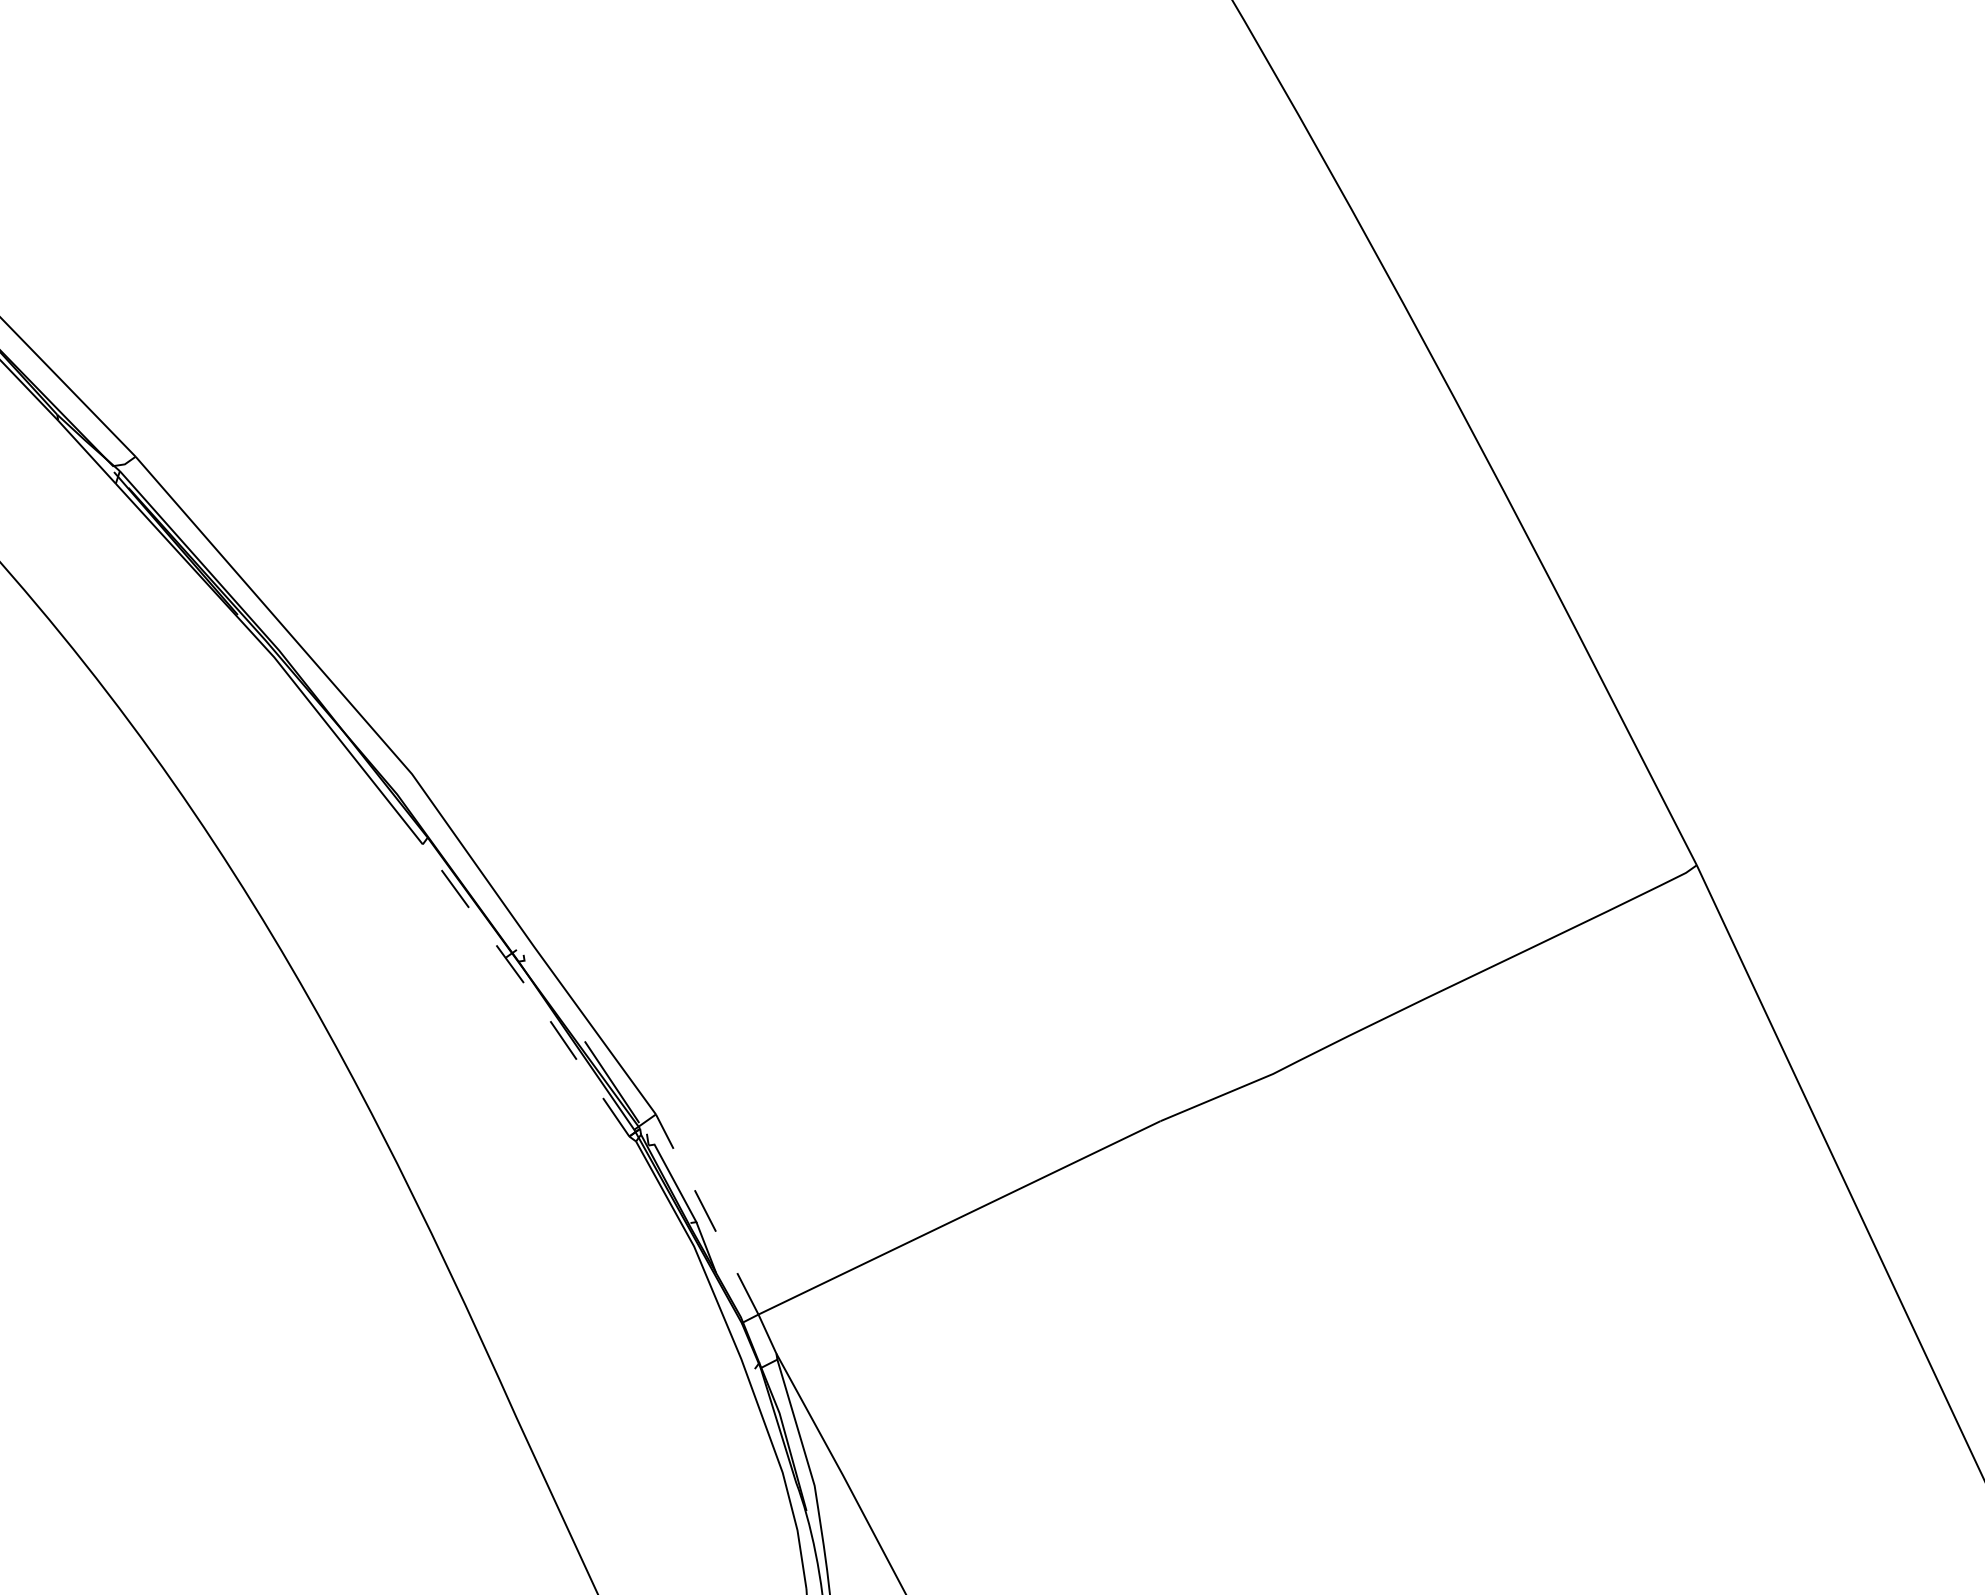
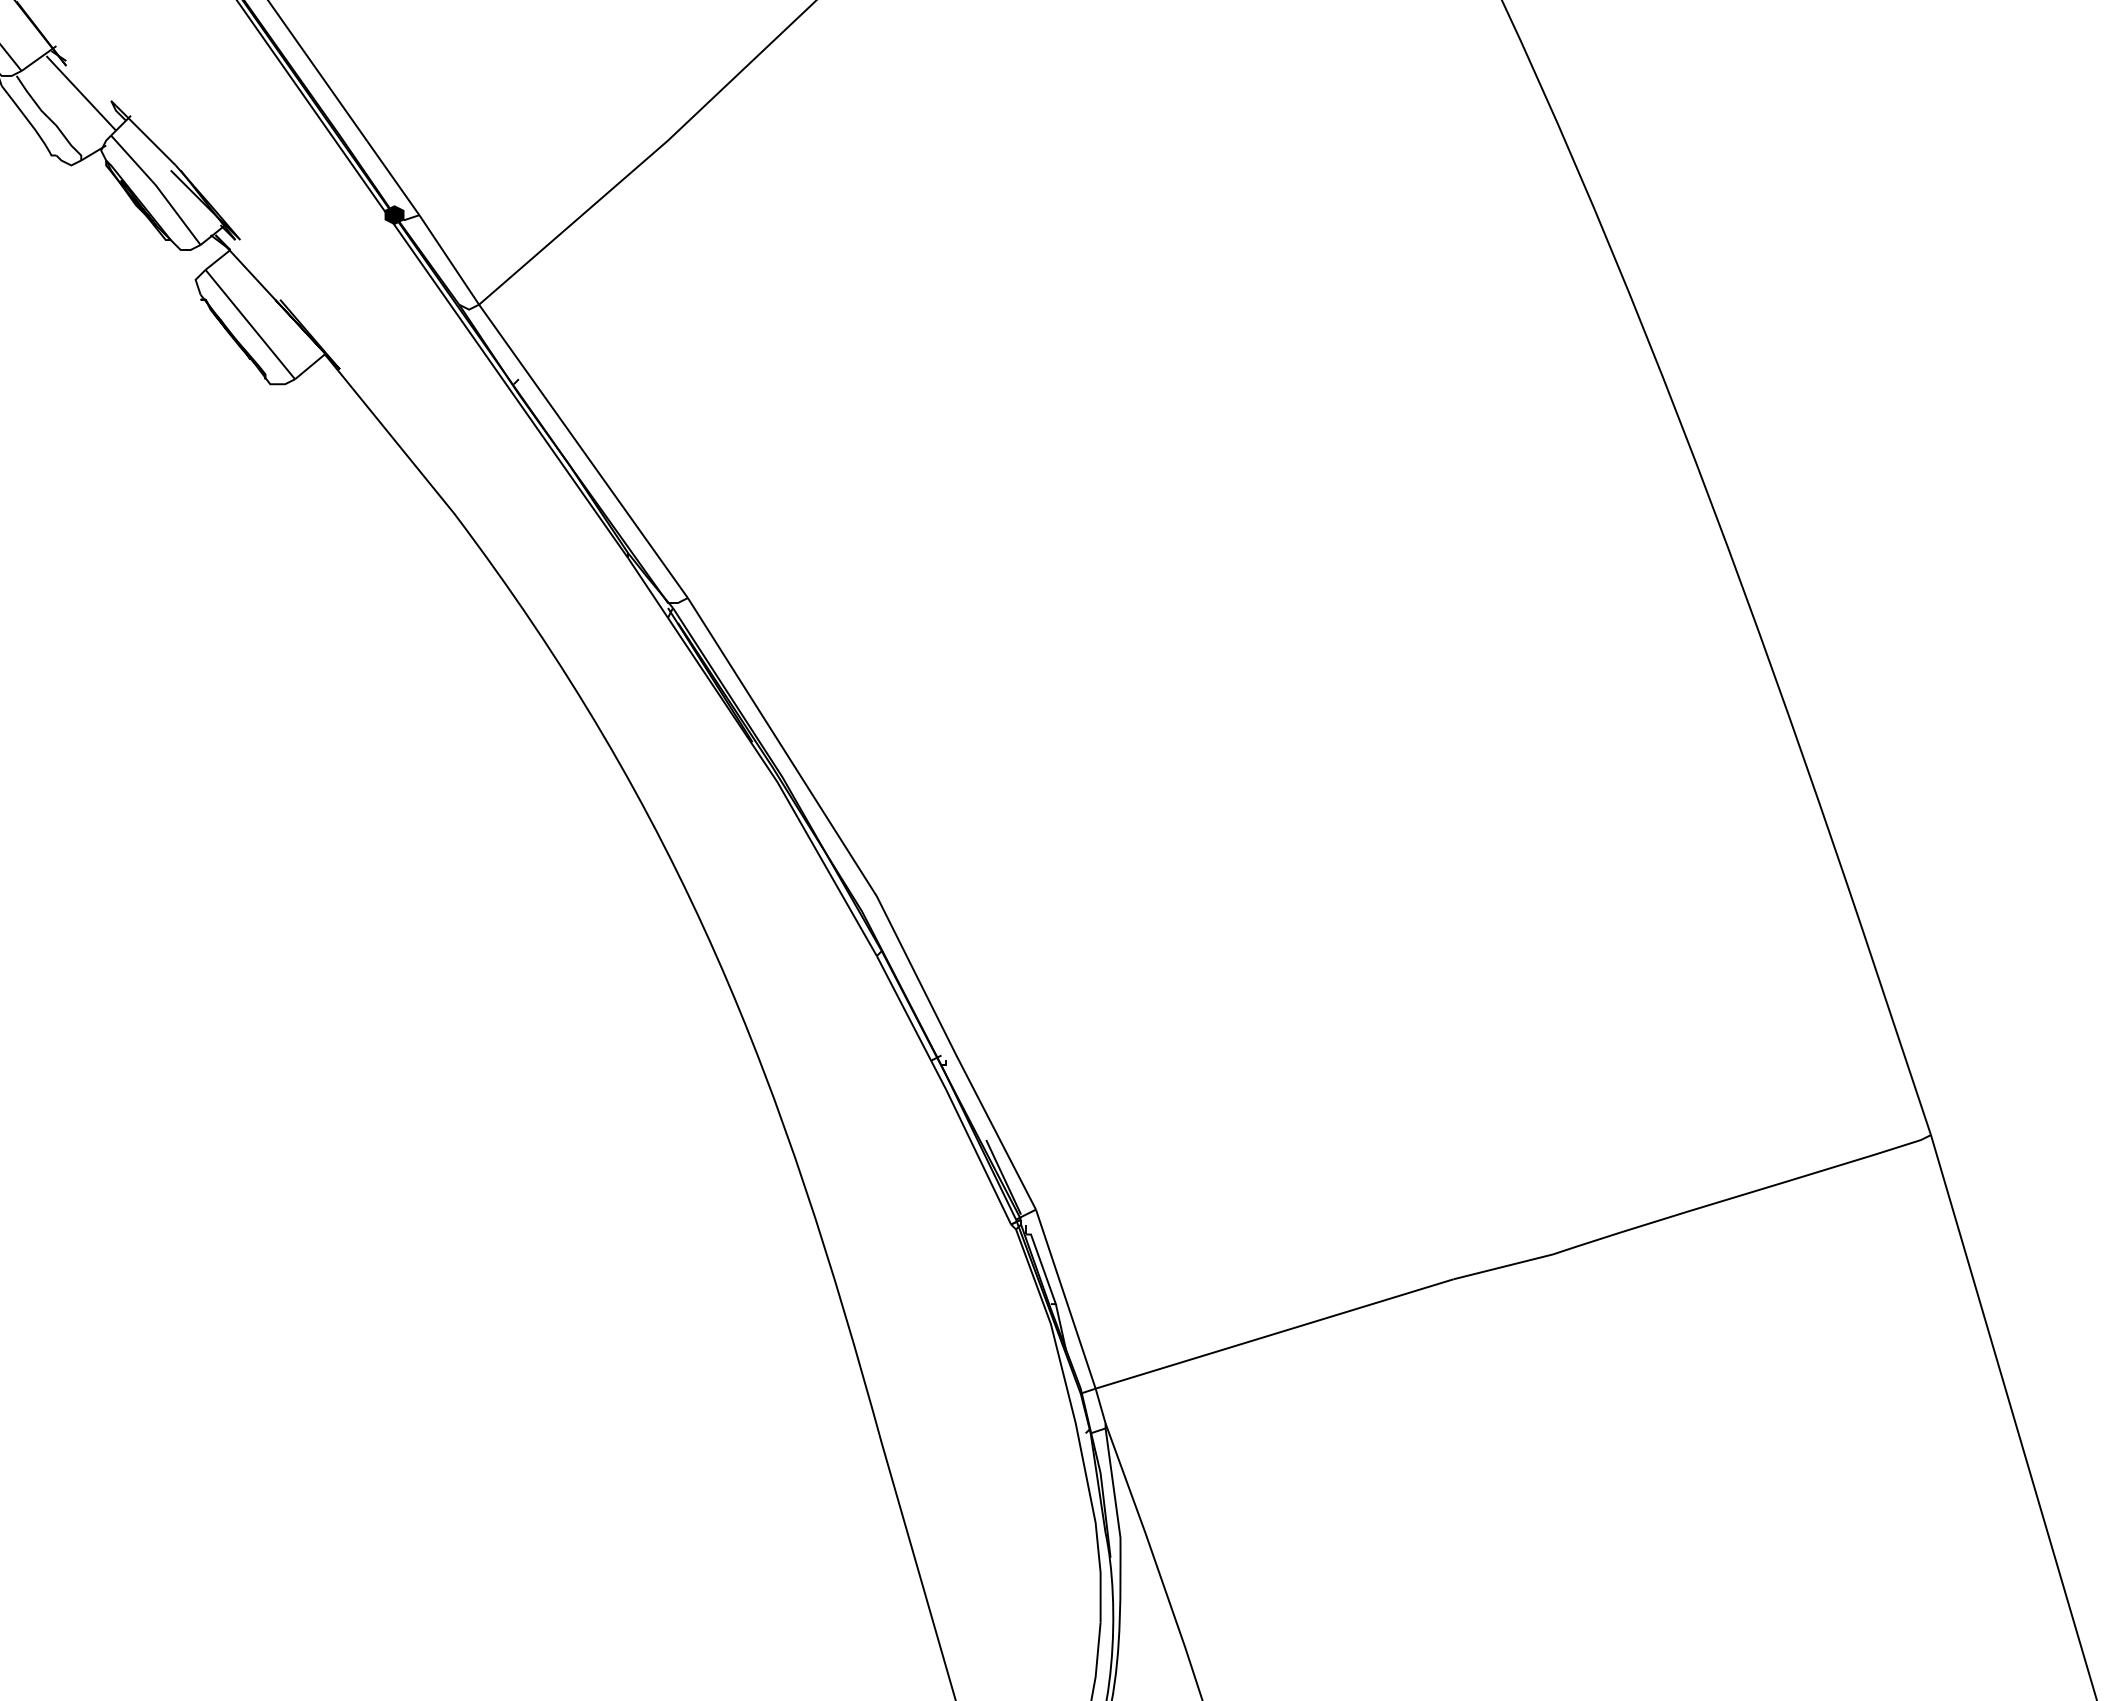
line: (528, 989) -> (946, 1089), dashed -> solid
line: (706, 1213) -> (1065, 1298), dashed -> solid

